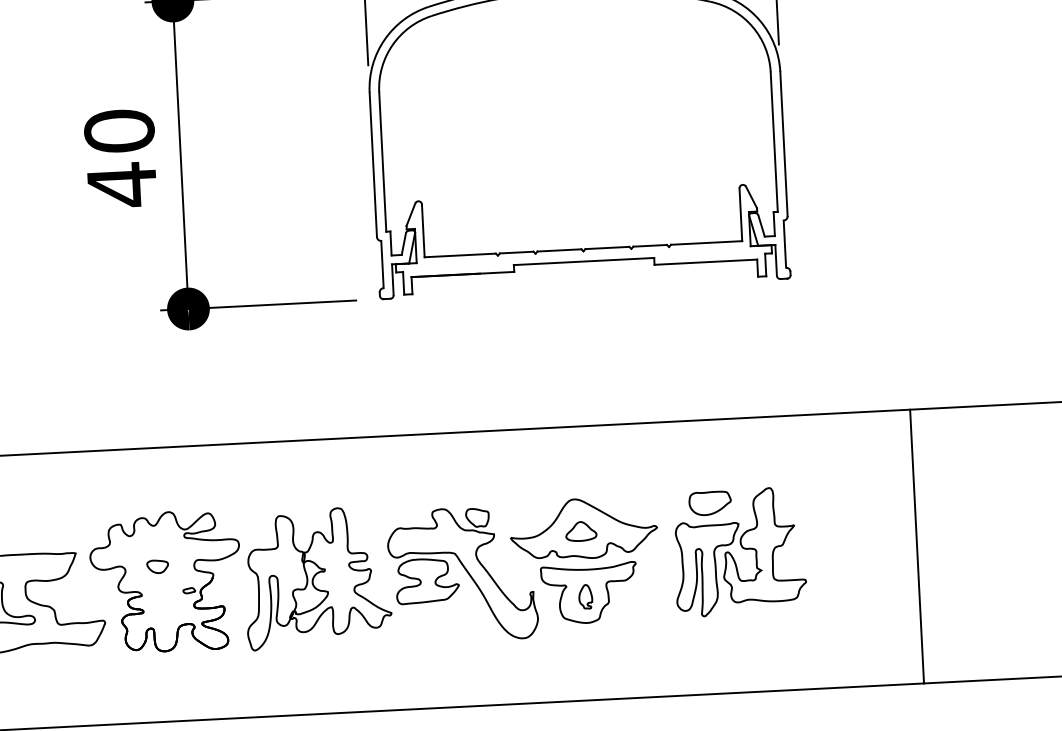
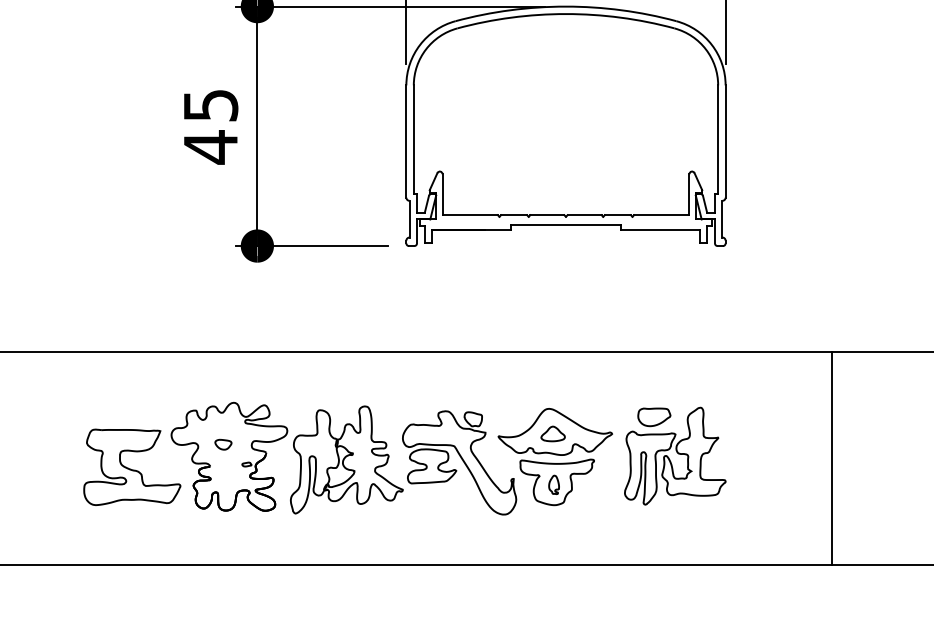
text: (119, 131) -> (210, 105), 40 -> 45
line: (917, 546) -> (832, 458), moved

